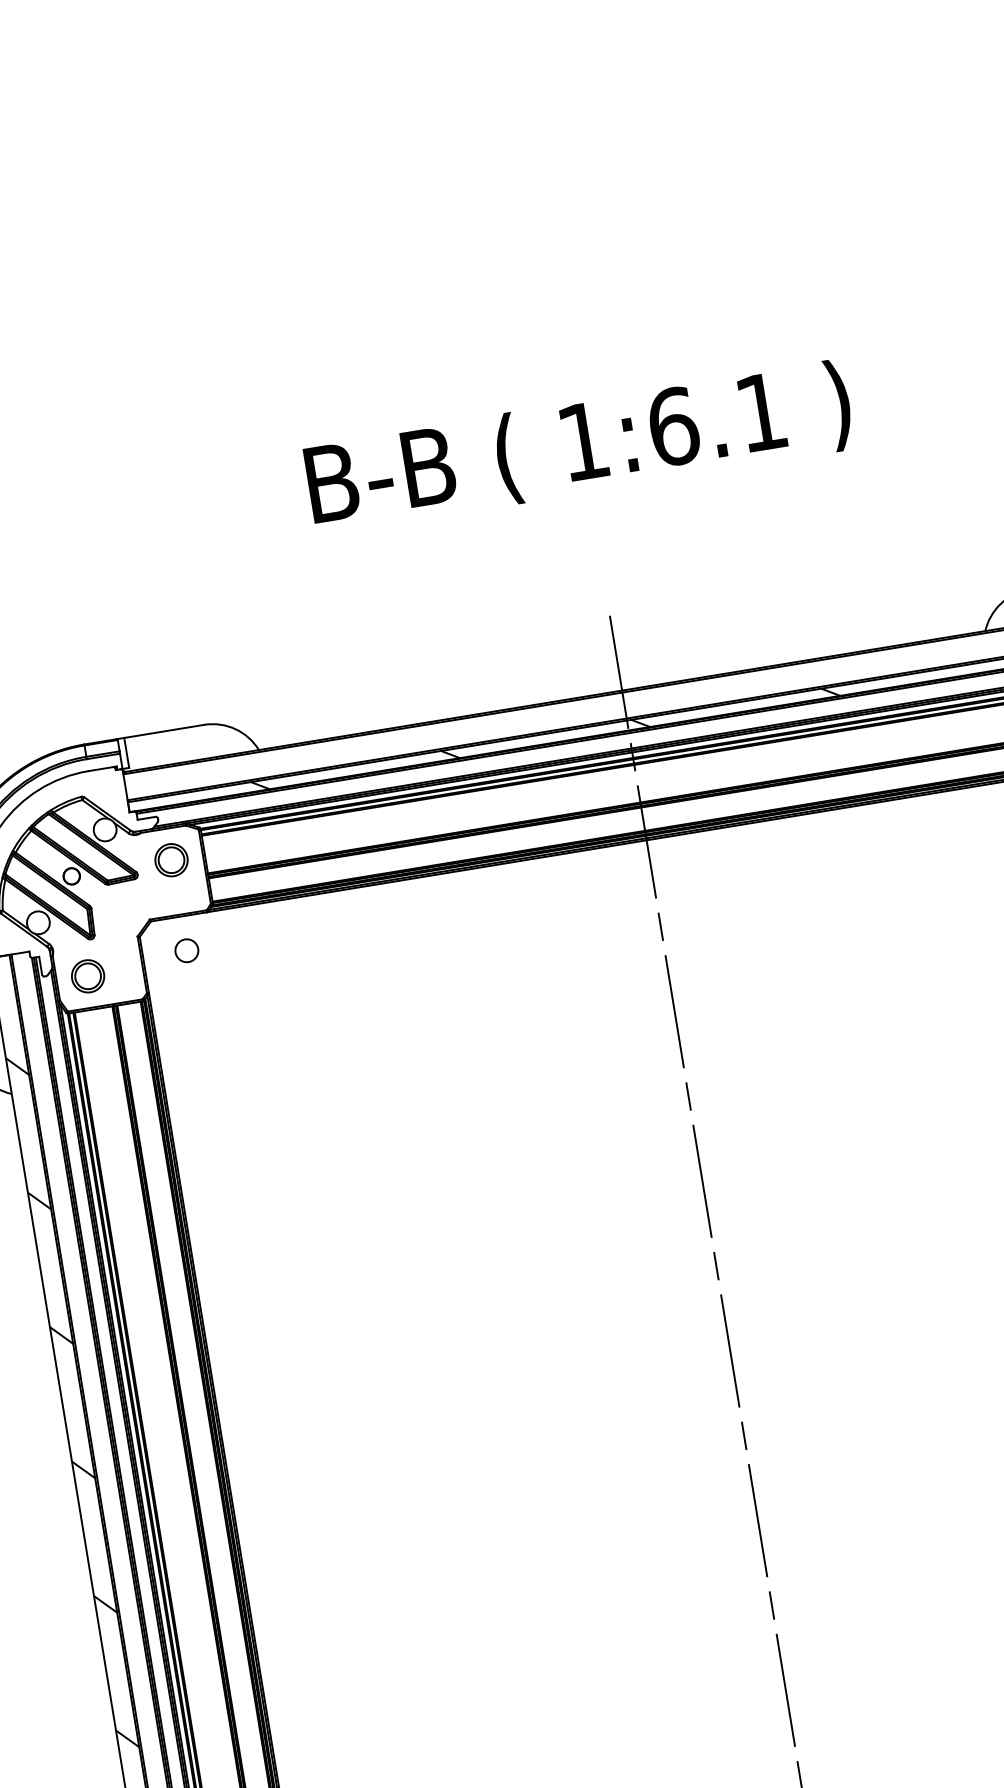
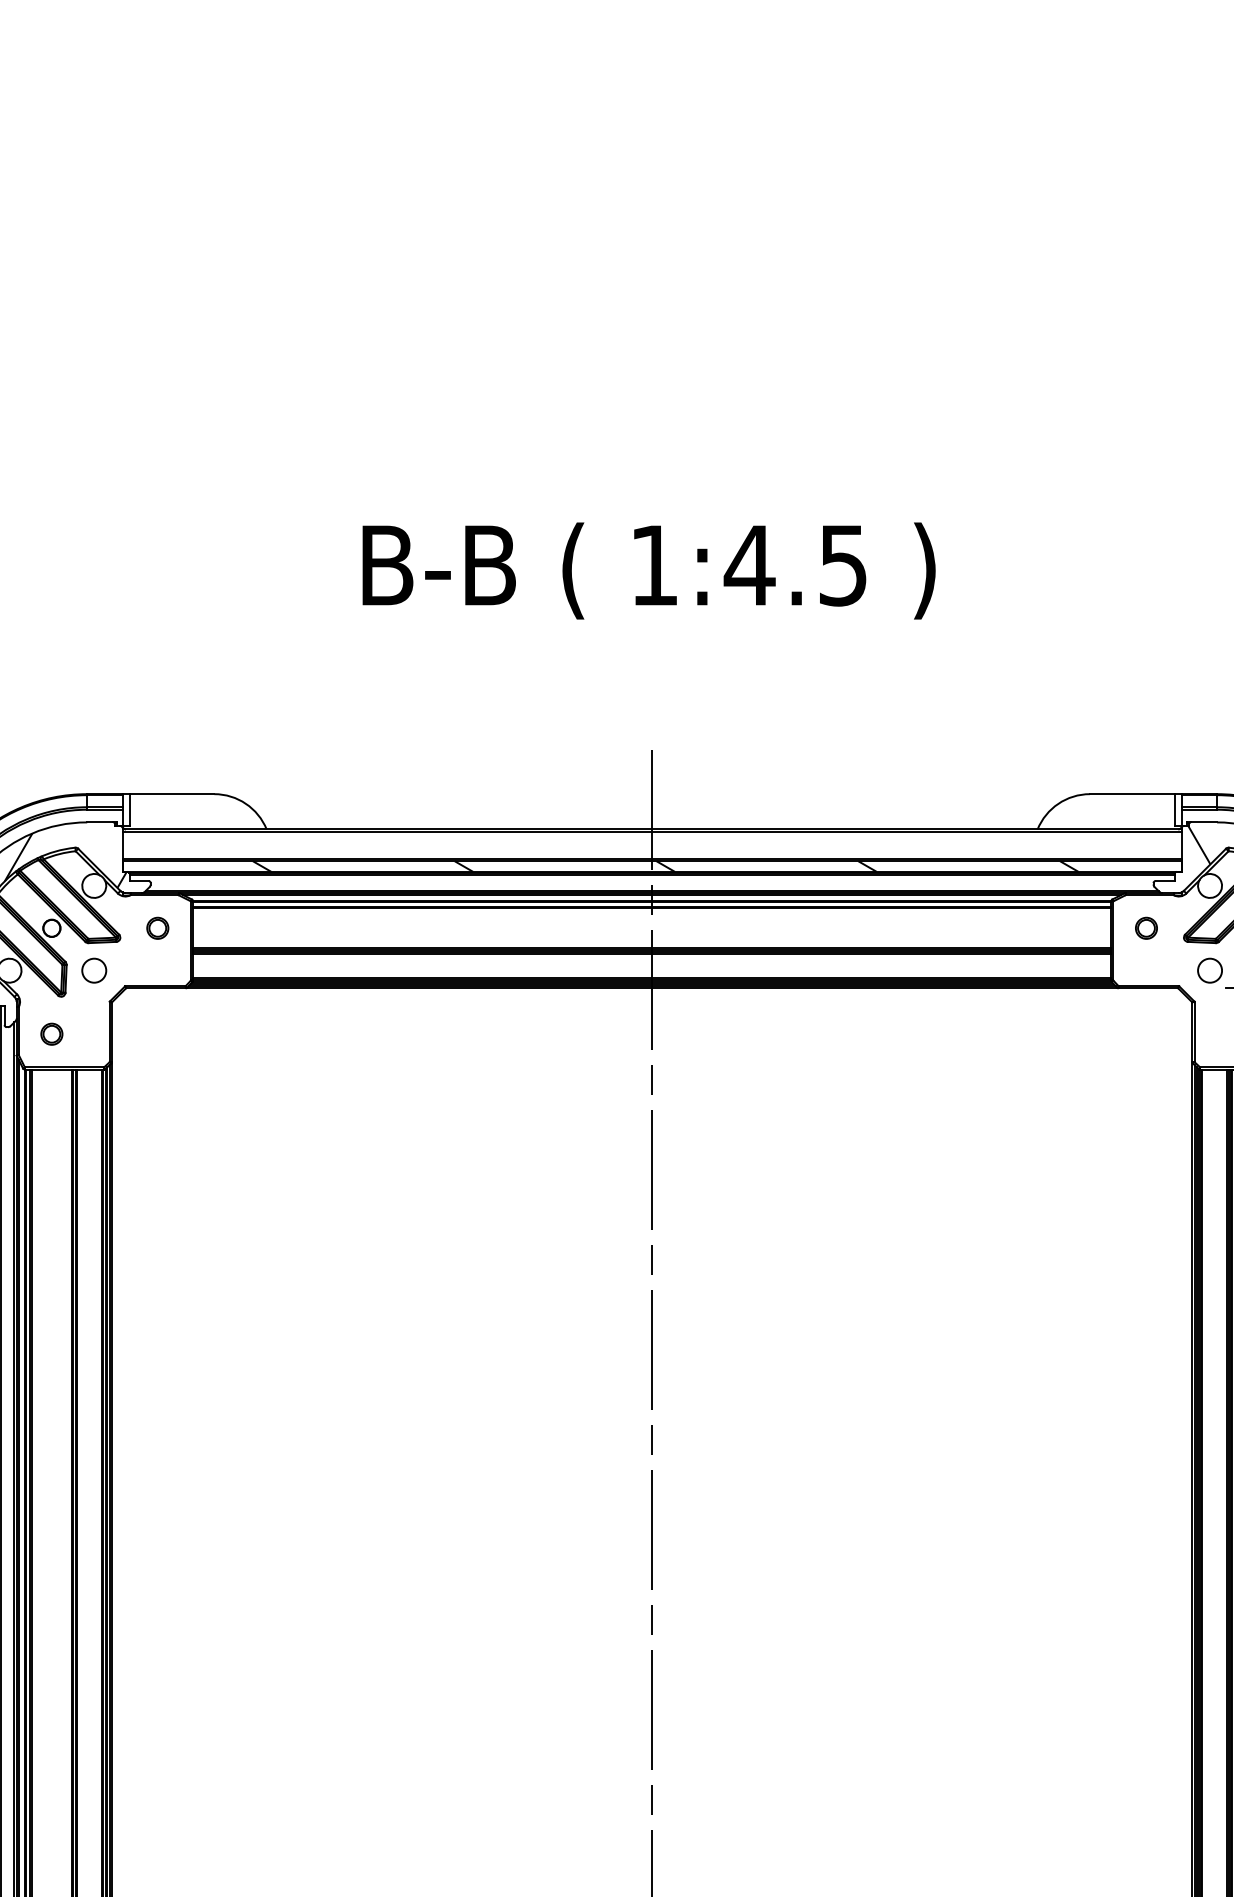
text: (715, 419) -> (794, 565), 1:6.1 -> 1:4.5
hatch: (74, 810) -> (65, 860), added
part: (171, 859) -> (157, 927), size x0.62
circle: (187, 950) -> (94, 970), moved
part: (87, 975) -> (51, 1033), size x0.62

